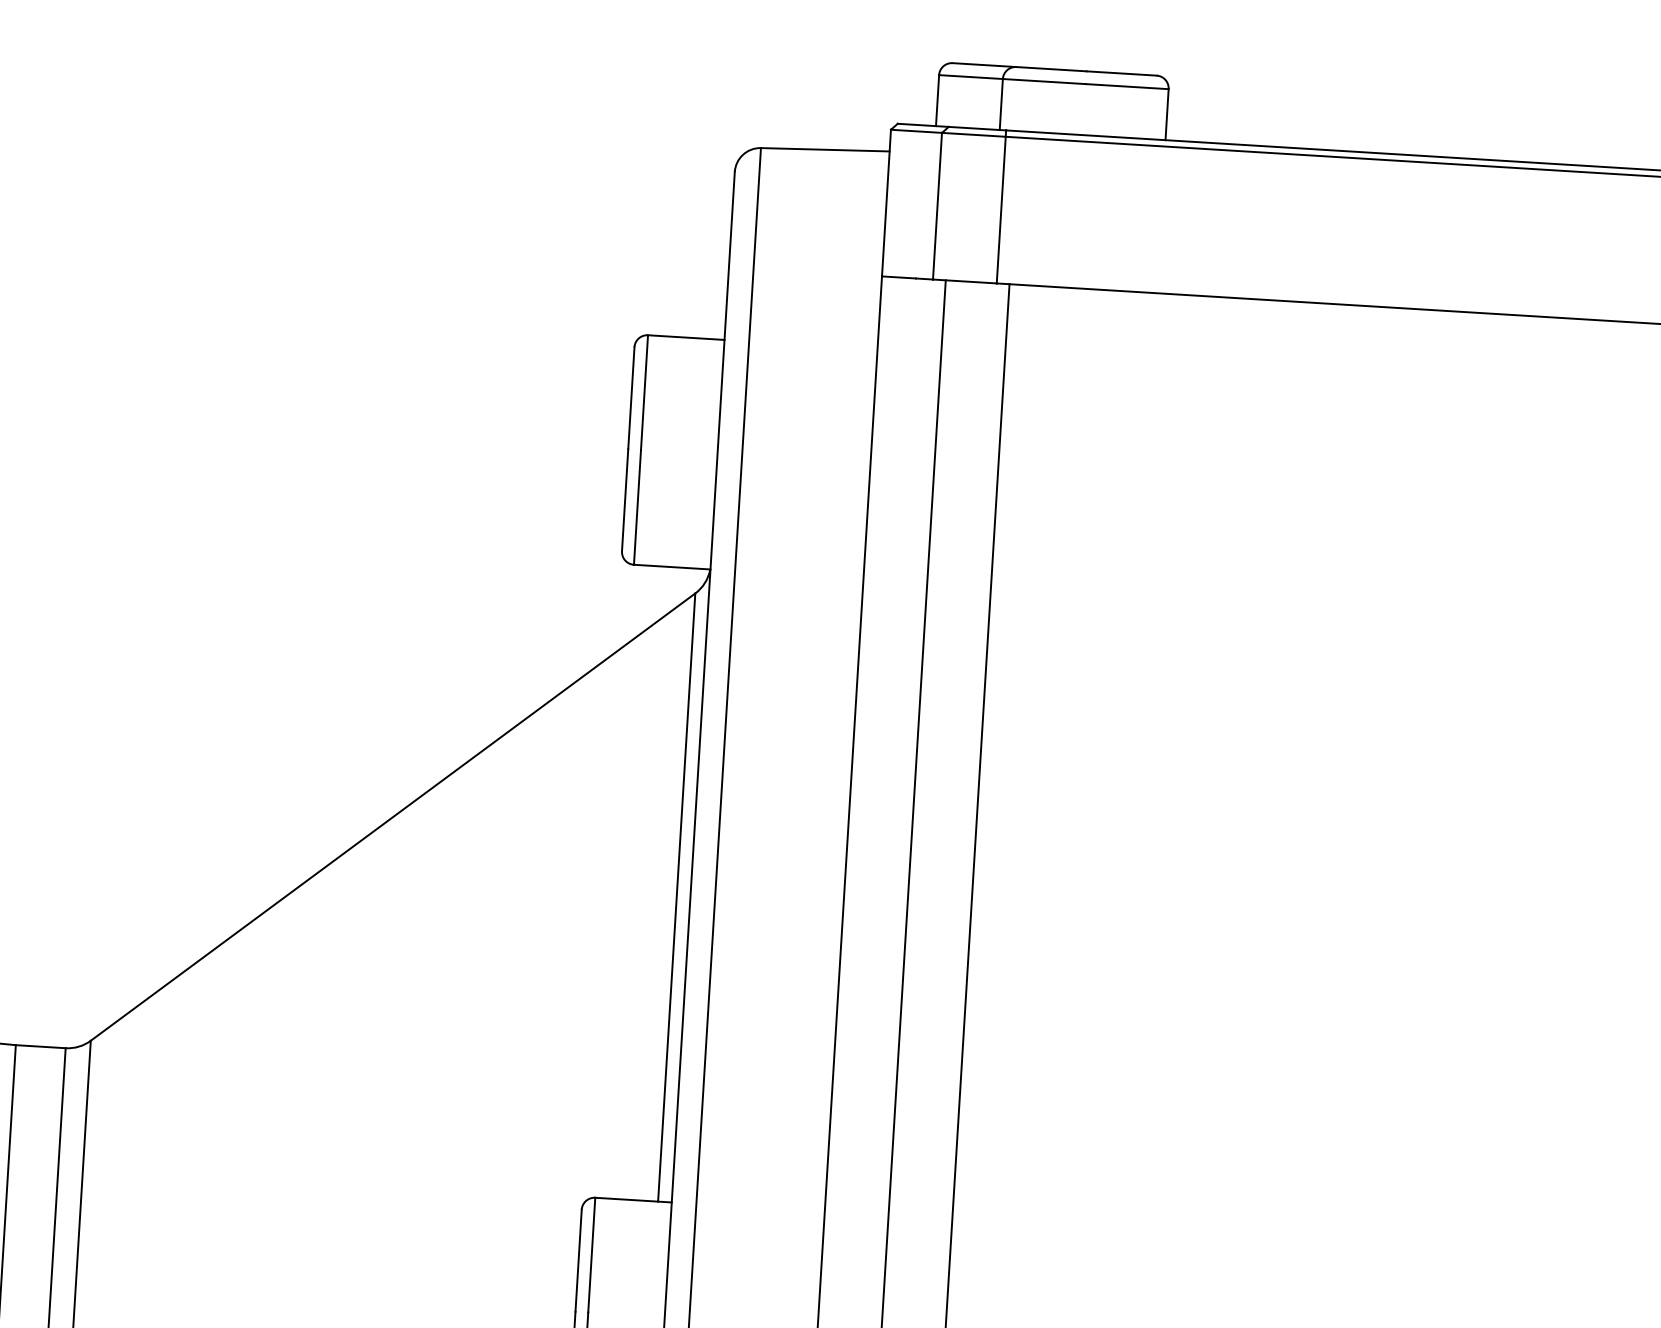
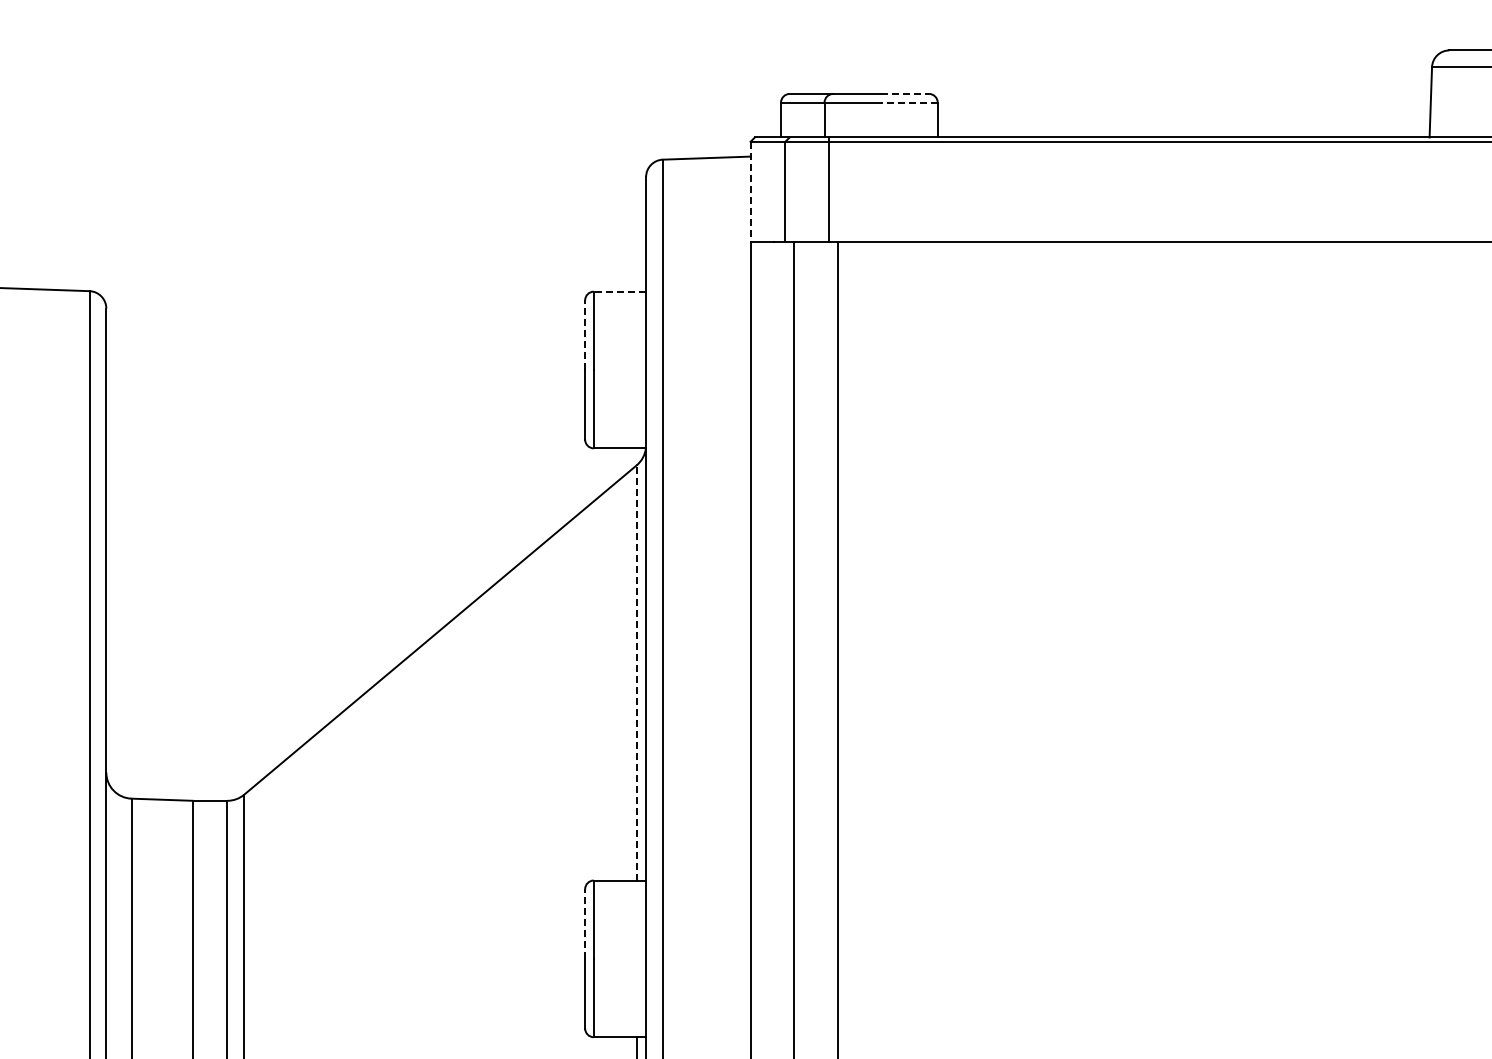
line: (1122, 72) -> (905, 93), solid -> dashed
line: (1125, 86) -> (908, 102), solid -> dashed
line: (886, 204) -> (750, 192), solid -> dashed
line: (685, 337) -> (619, 291), solid -> dashed
line: (631, 398) -> (585, 335), solid -> dashed
line: (676, 896) -> (636, 672), solid -> dashed
line: (579, 1261) -> (585, 924), solid -> dashed

